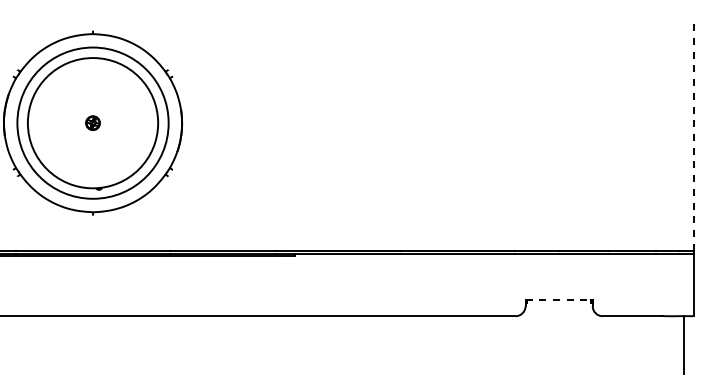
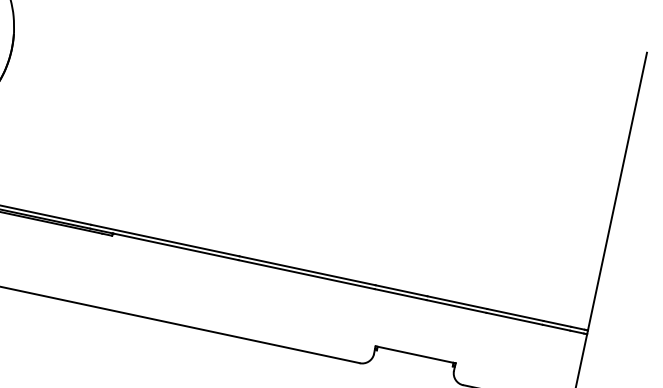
line: (693, 134) -> (617, 192), dashed -> solid
line: (559, 299) -> (416, 354), dashed -> solid

